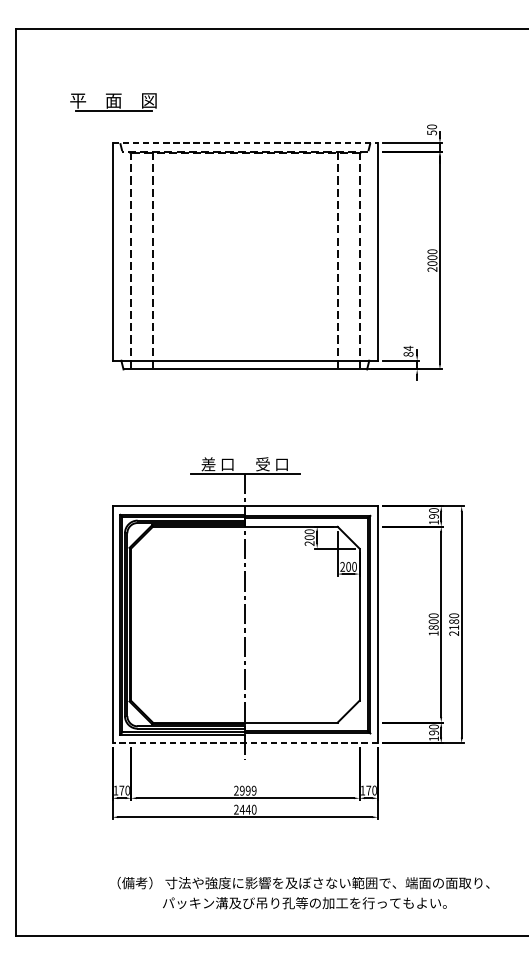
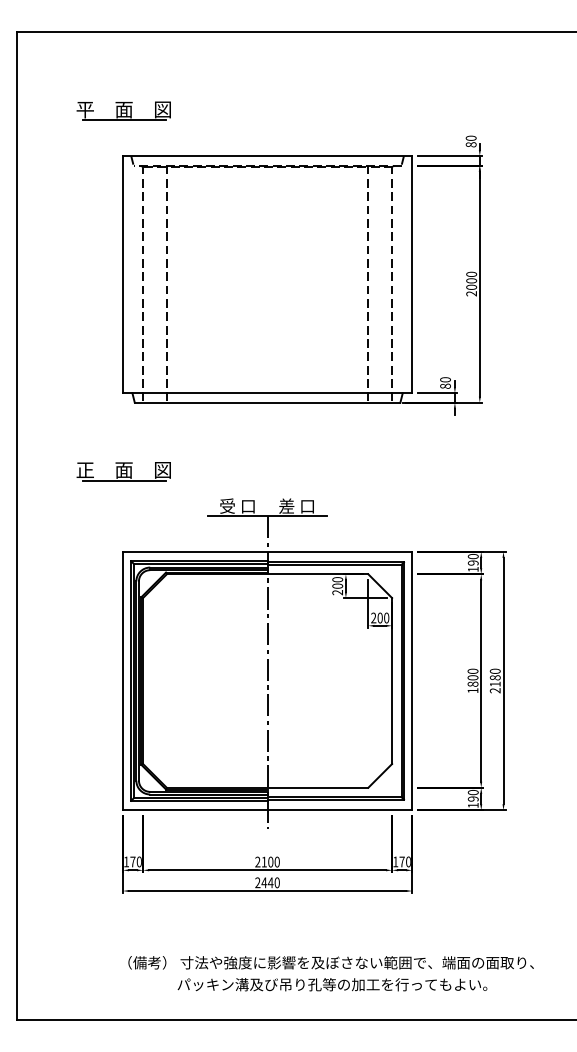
text: (431, 132) -> (470, 144), 50 -> 80
line: (245, 143) -> (267, 156), dashed -> solid
text: (408, 348) -> (445, 379), 84 -> 80
part: (113, 432) -> (123, 471), added
text: (208, 463) -> (227, 505), 差 口 -> 受 口
text: (262, 463) -> (286, 505), 受 口 -> 差 口
line: (245, 743) -> (267, 810), dashed -> solid
text: (247, 790) -> (270, 861), 2999 -> 2100

